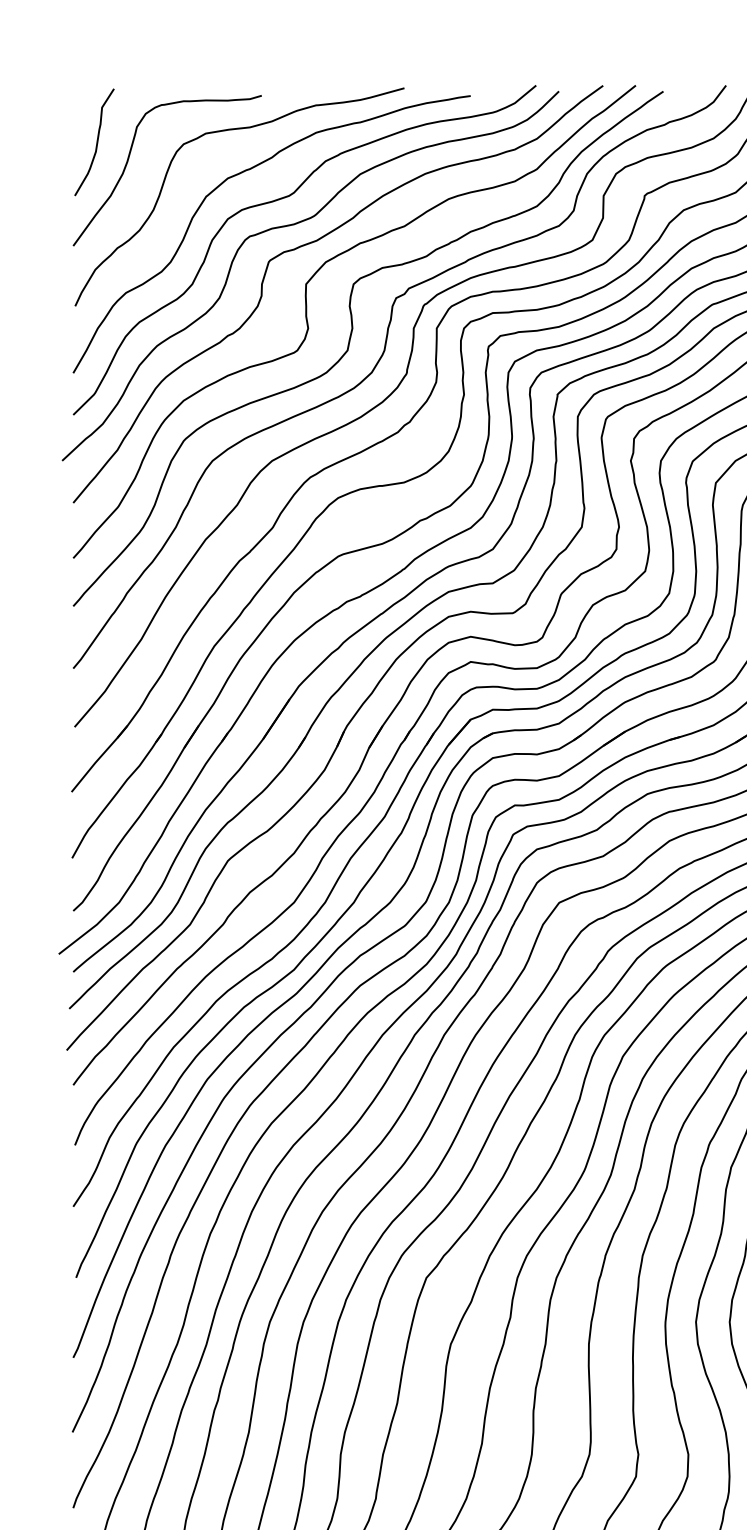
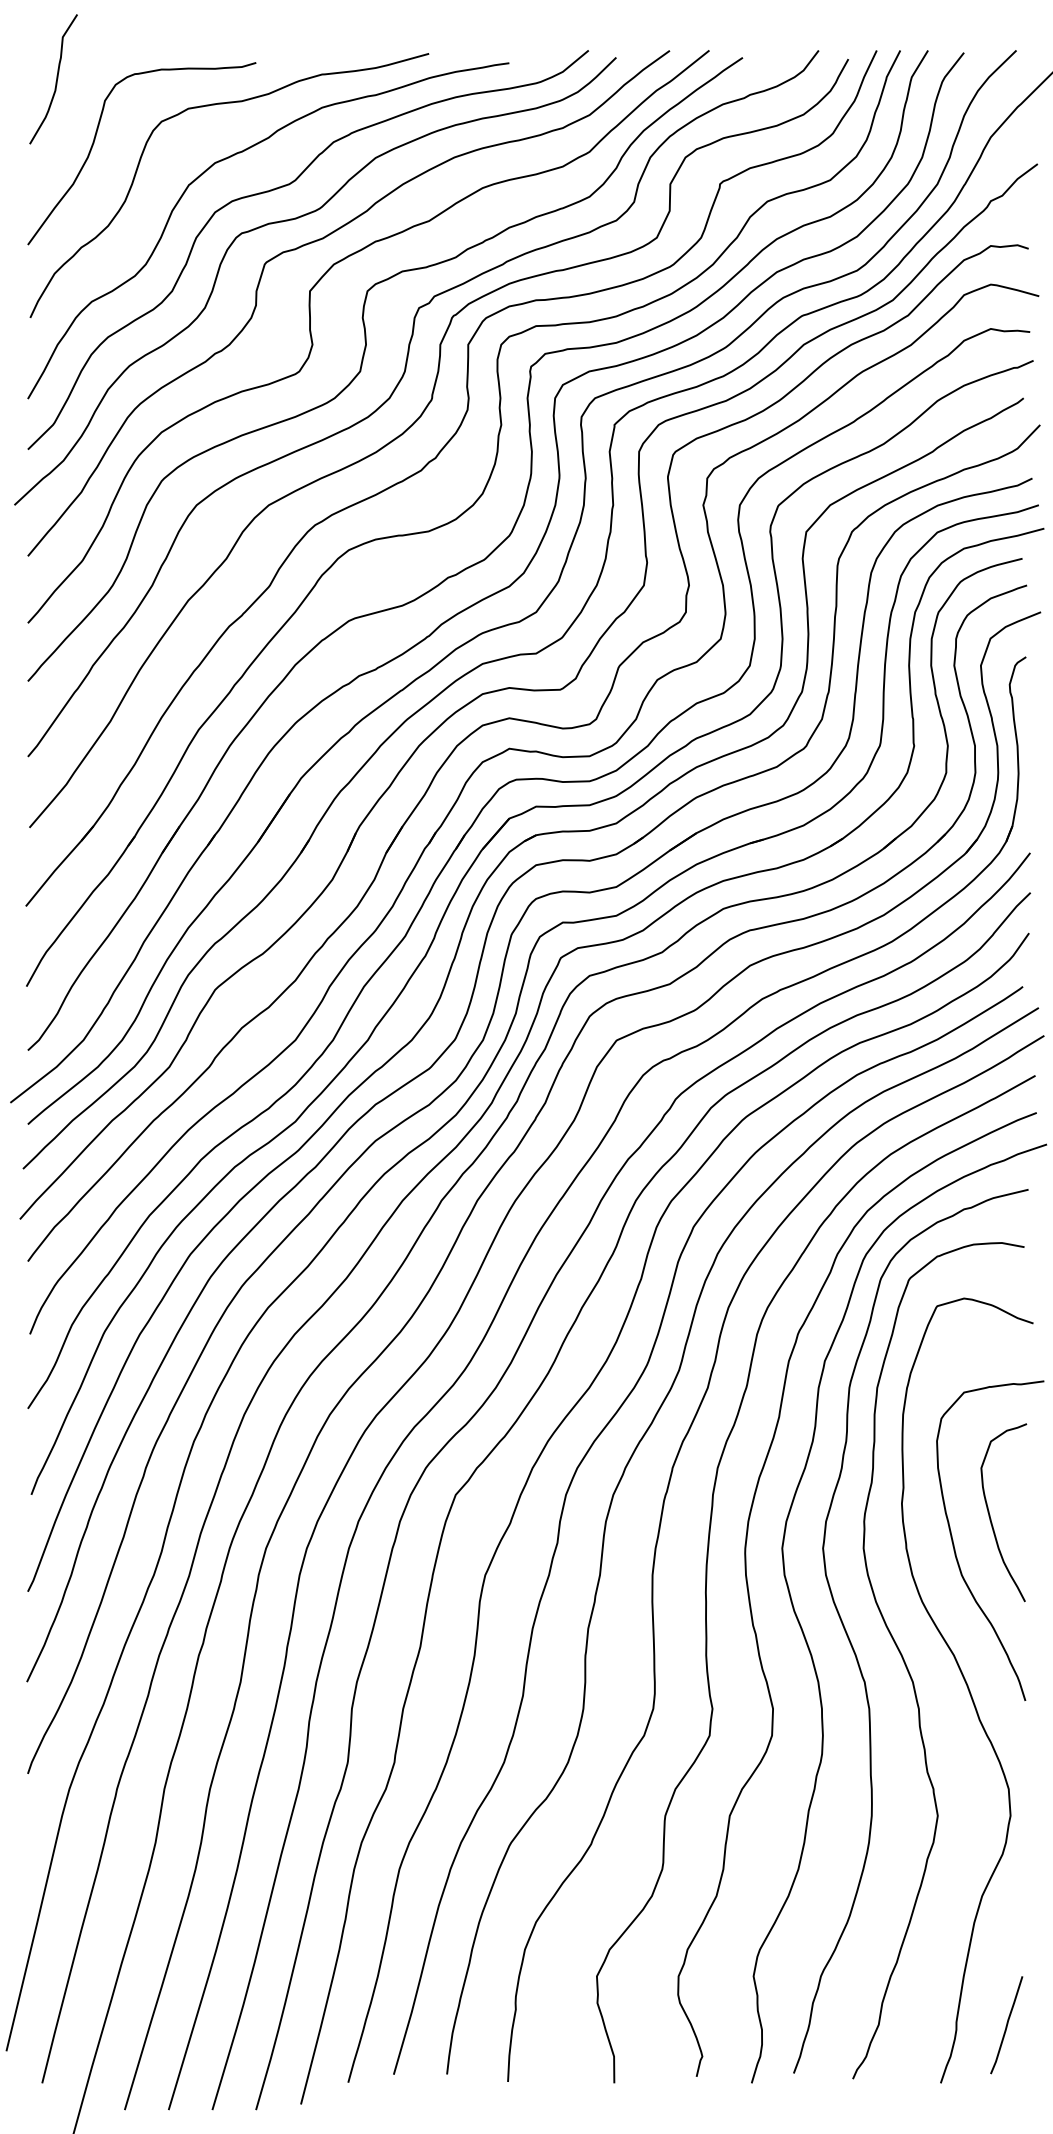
curve: (96, 144) -> (55, 81), moved

